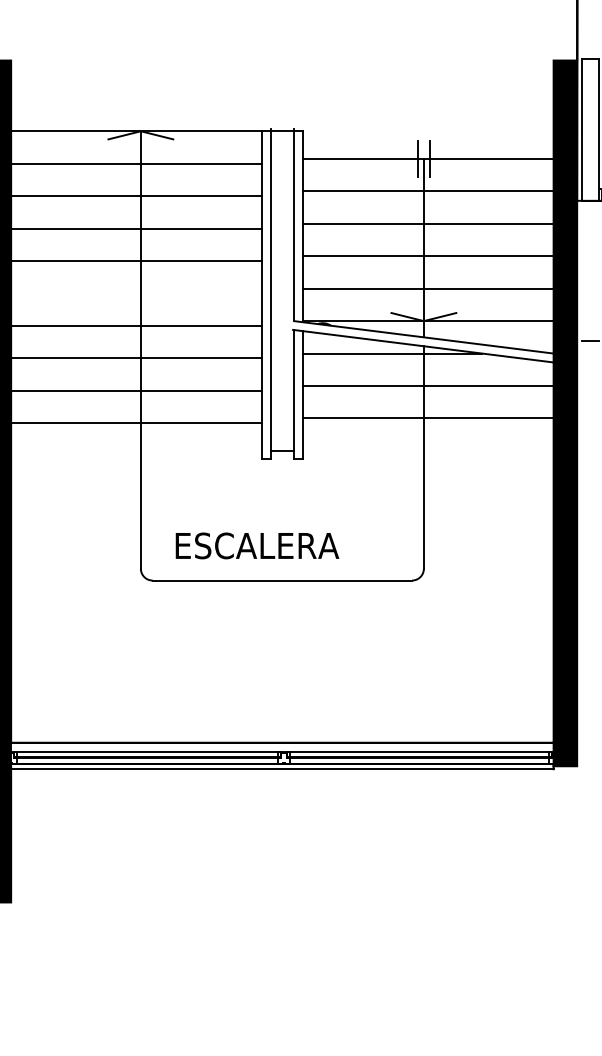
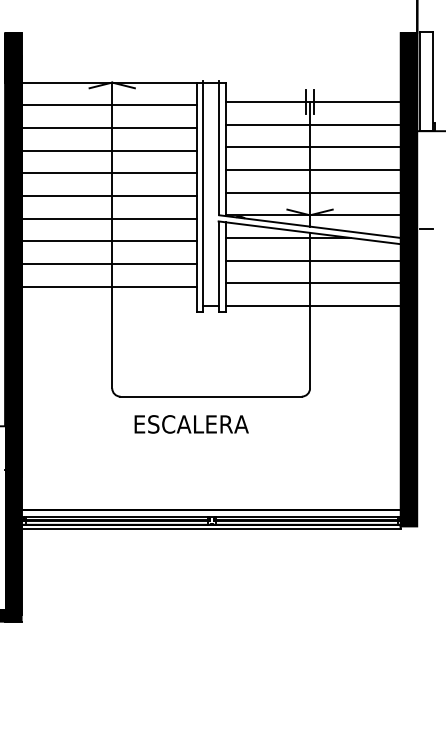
line: (135, 292) -> (108, 195), added
line: (427, 450) -> (312, 305), added
text: (257, 546) -> (191, 424), moved

